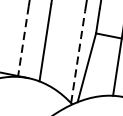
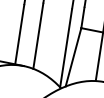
line: (23, 40) -> (19, 34), dashed -> solid
line: (78, 56) -> (66, 47), dashed -> solid

